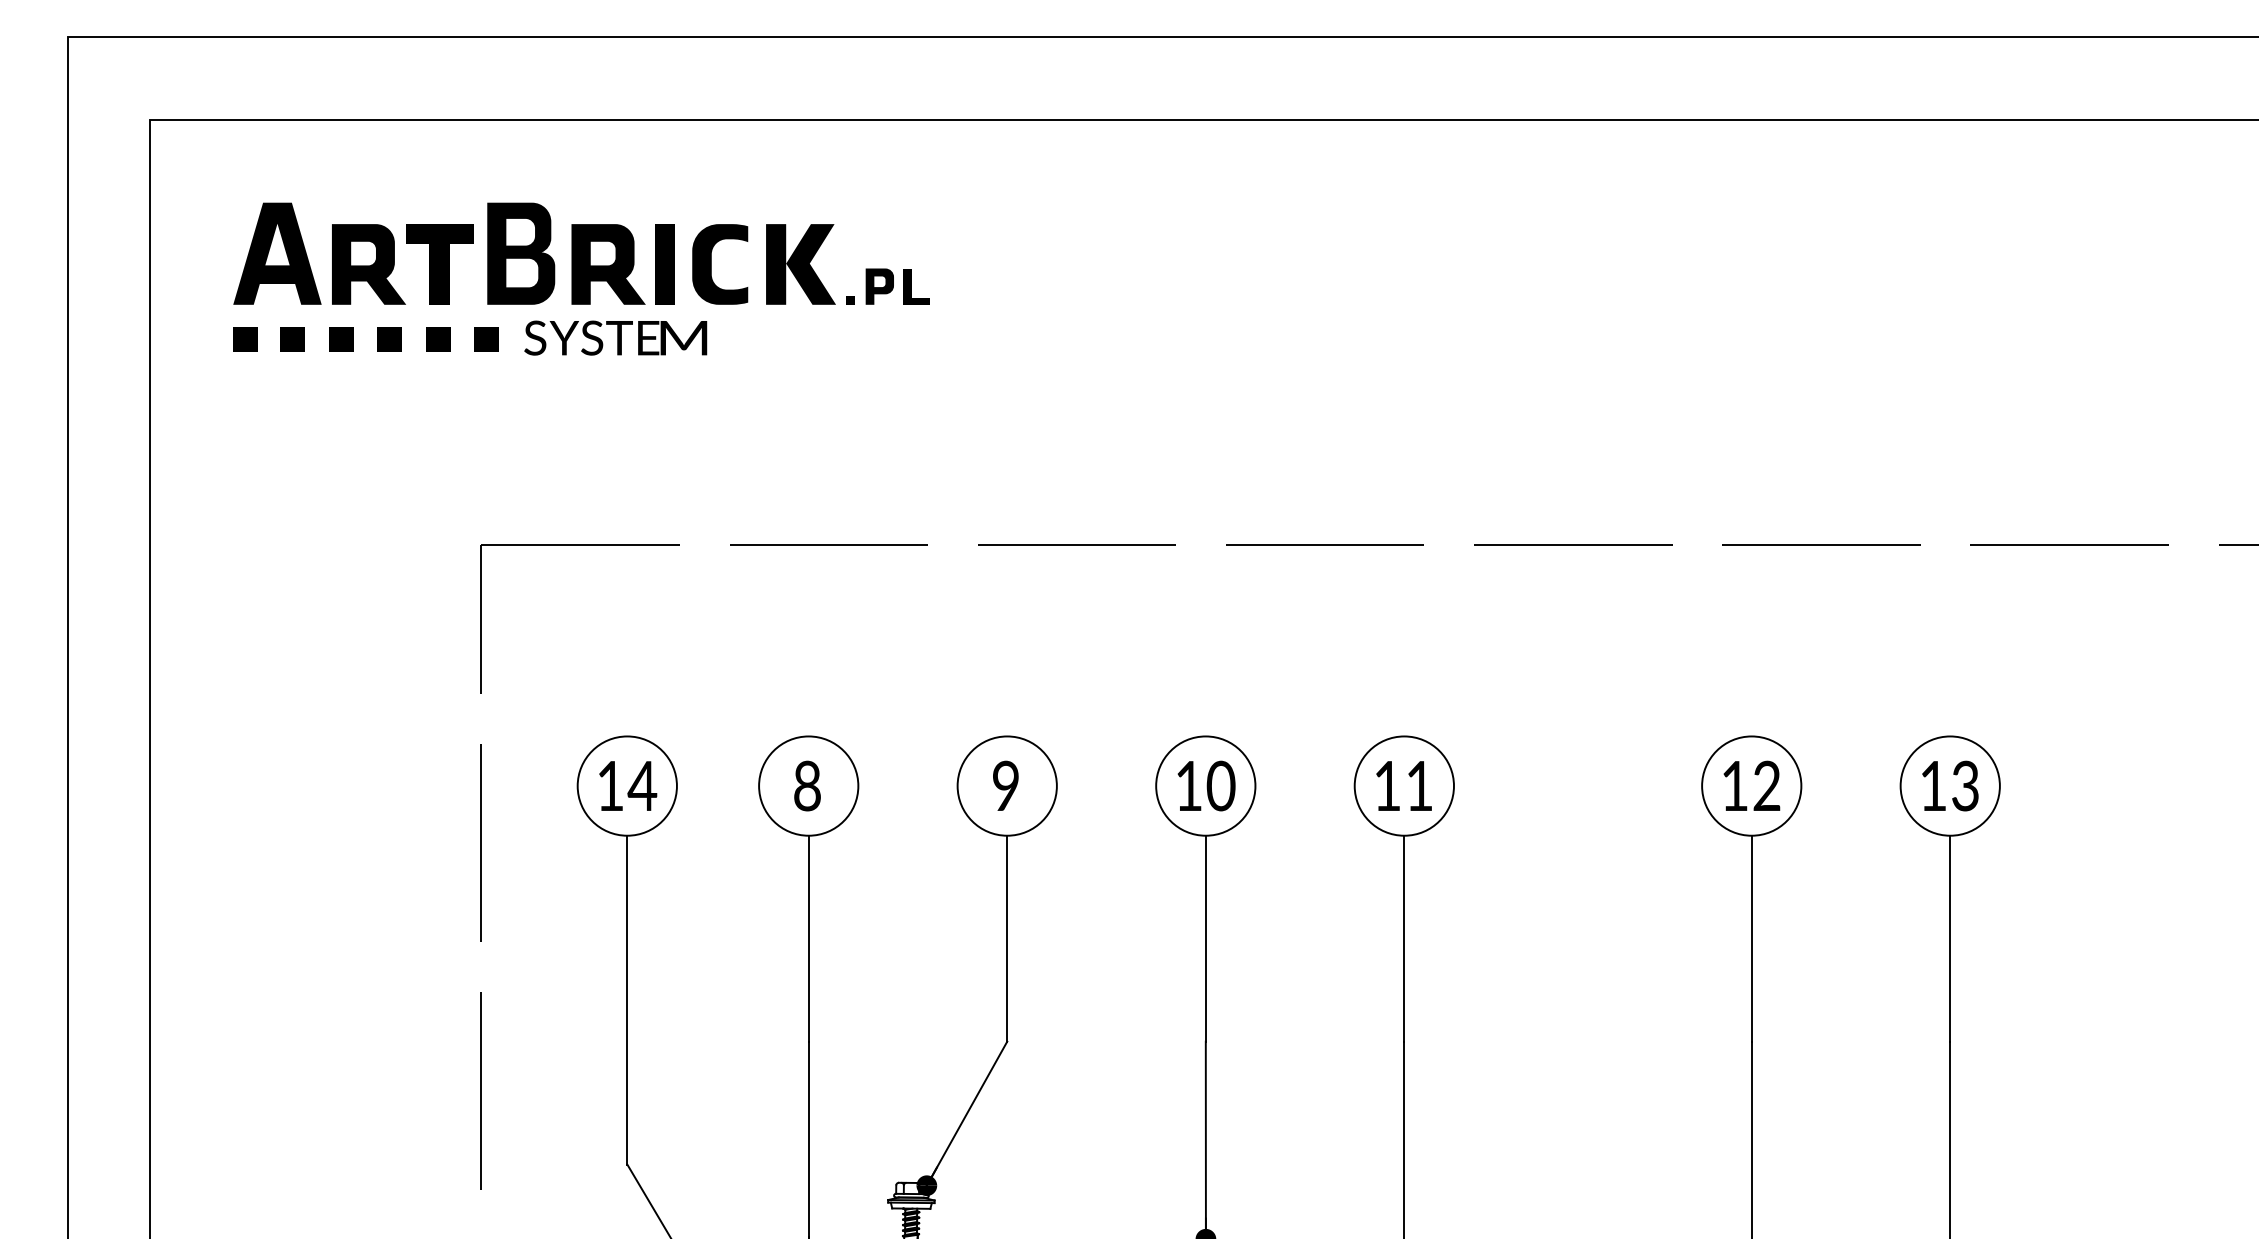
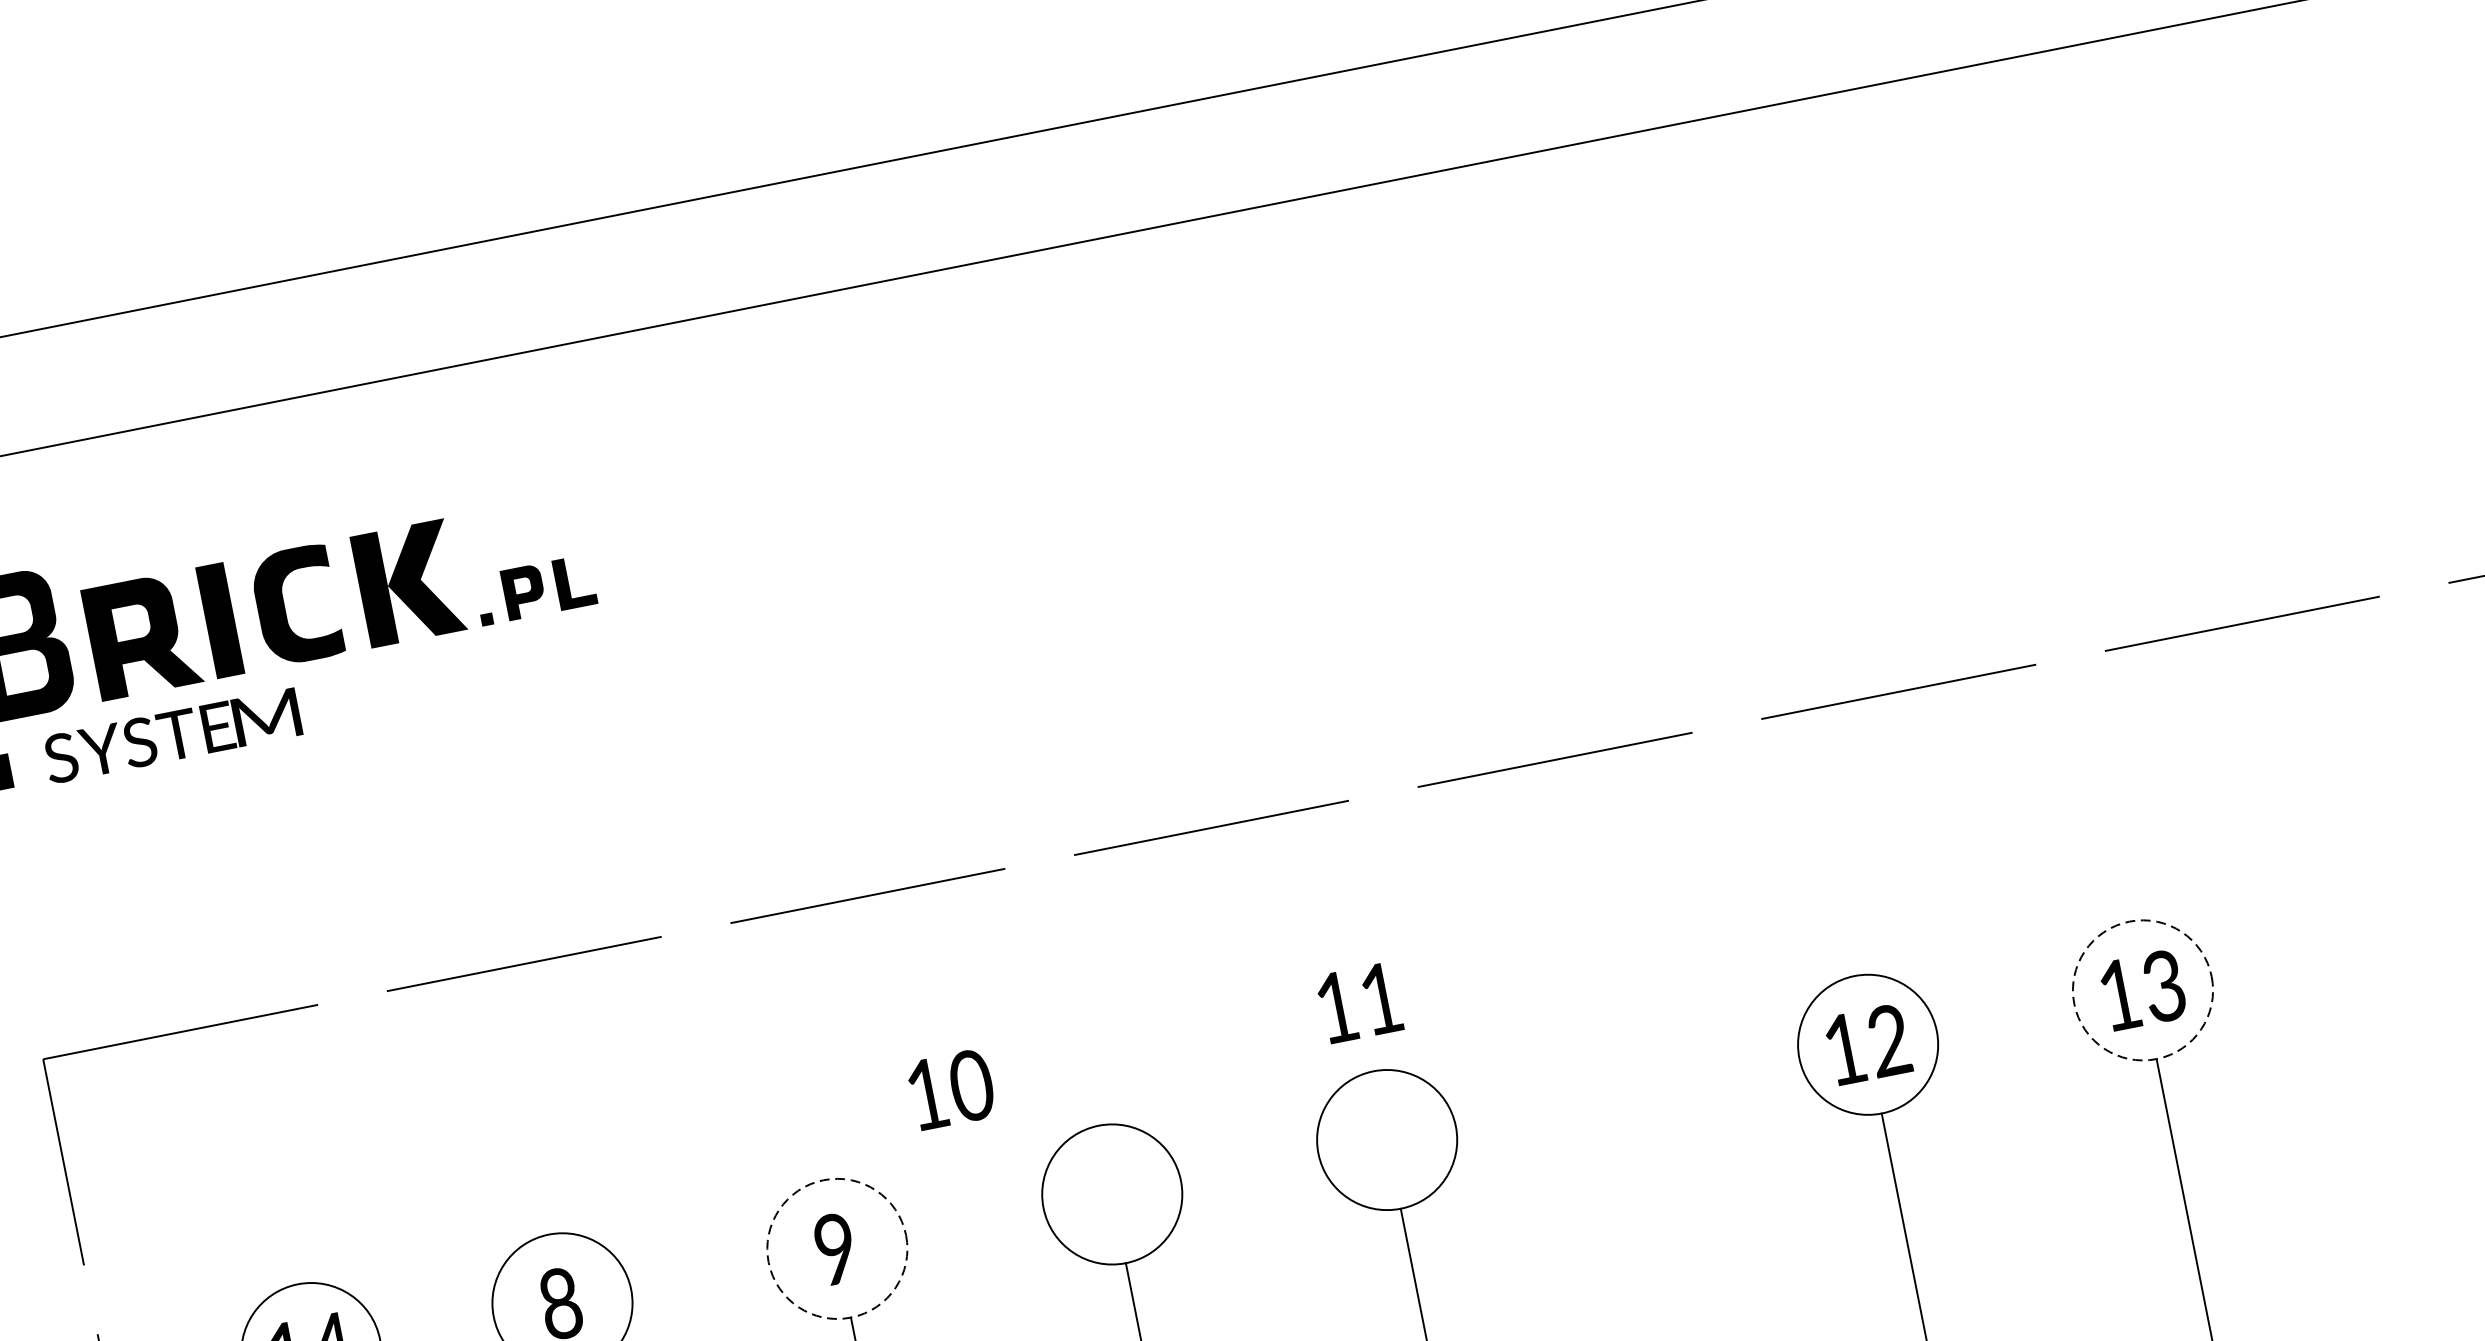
circle: (1006, 785) -> (836, 1248), solid -> dashed
text: (1206, 785) -> (951, 1088), moved
text: (1403, 785) -> (1358, 1002), moved
circle: (1949, 785) -> (2141, 989), solid -> dashed

